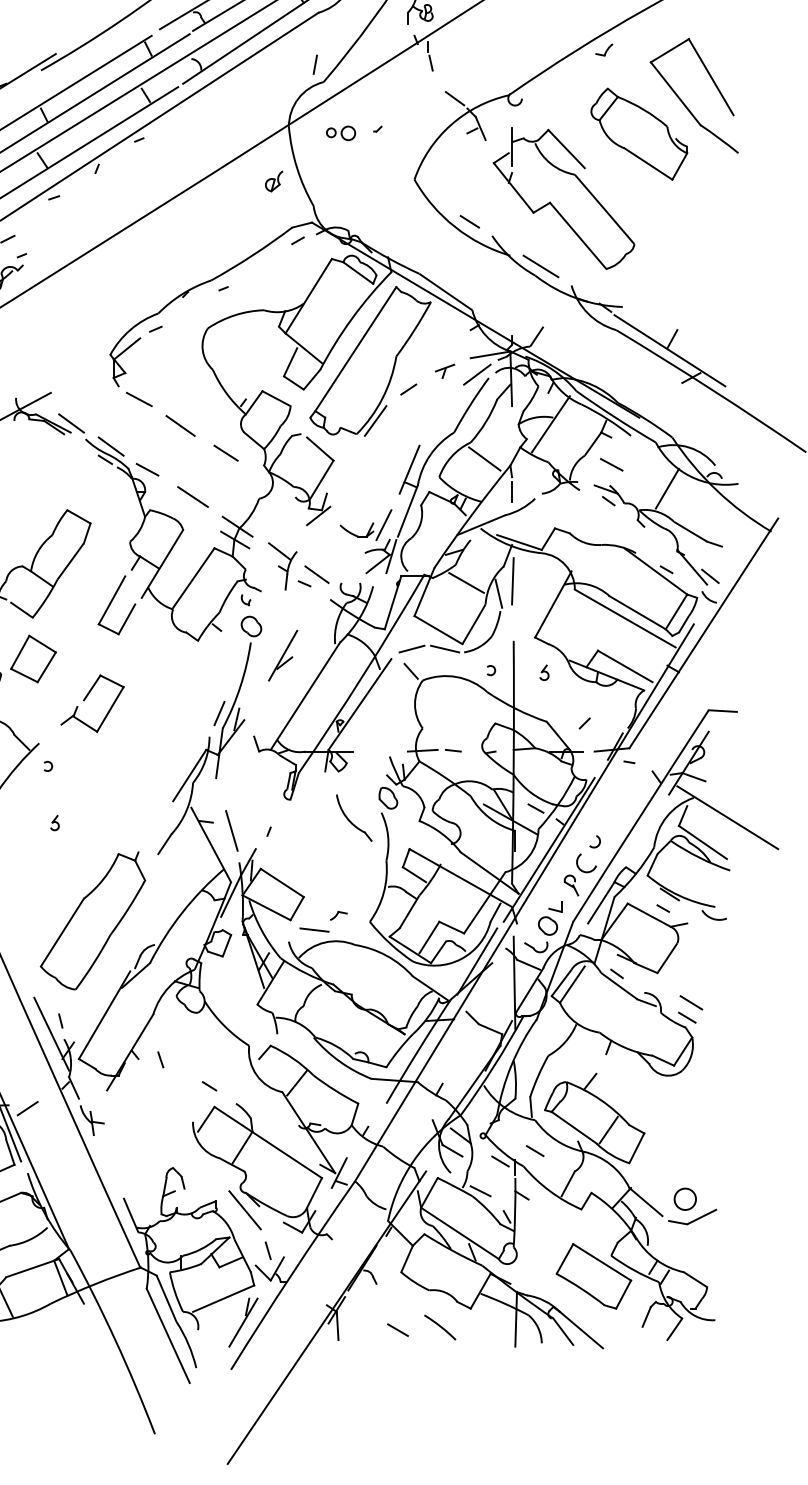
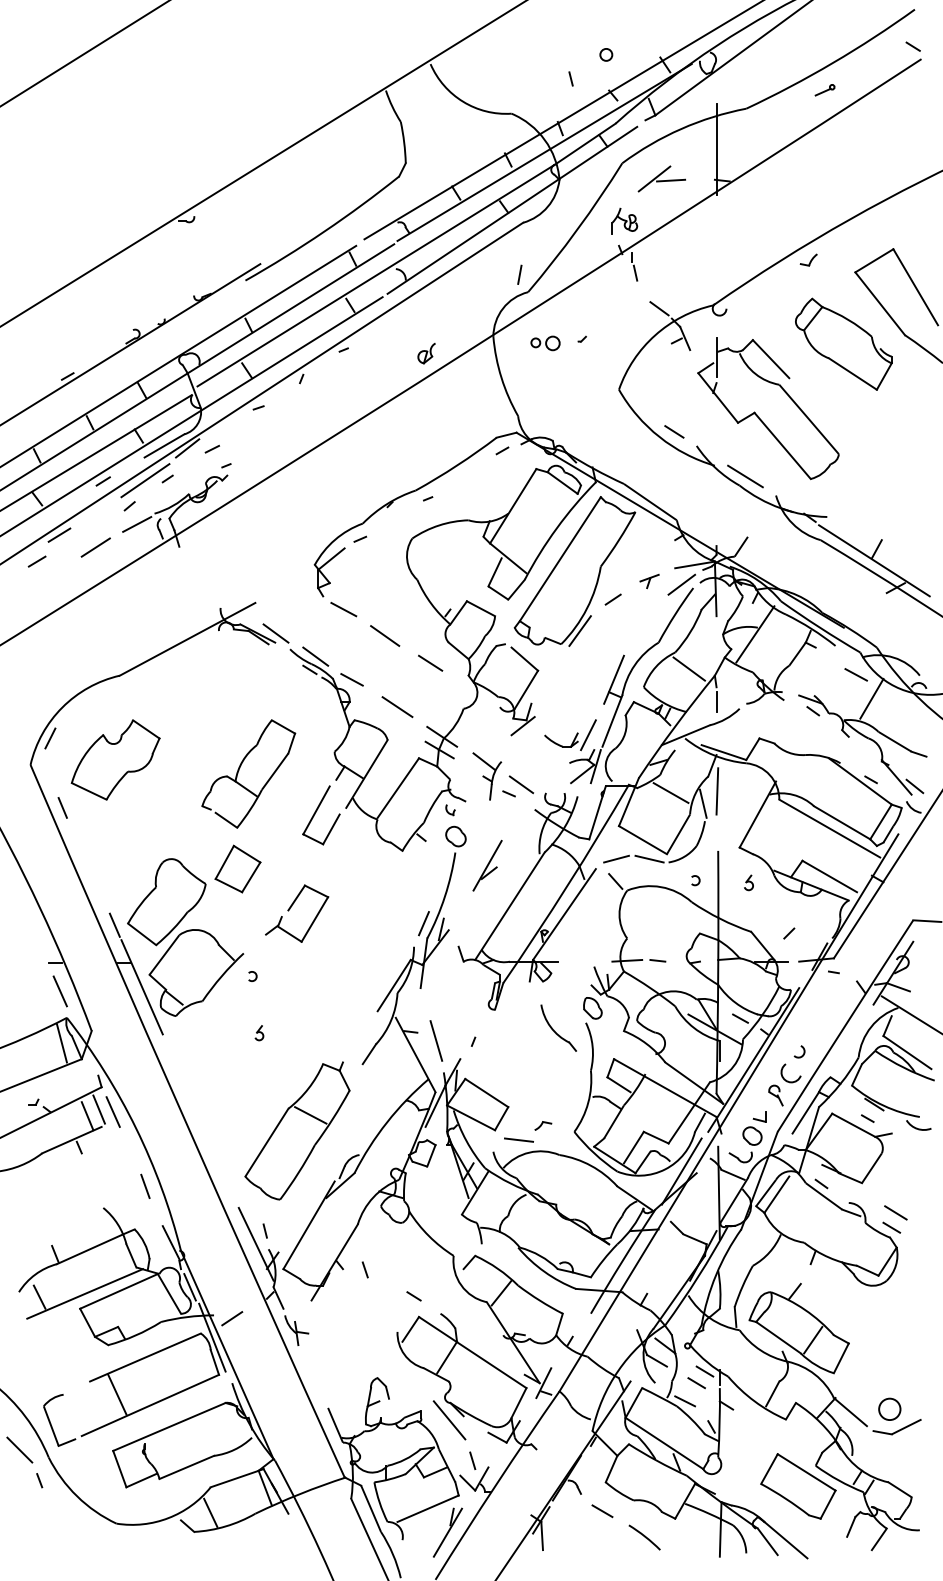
part: (274, 181) -> (426, 353), moved
line: (611, 464) -> (855, 674), moved
line: (106, 905) -> (310, 1115), added
line: (535, 1151) -> (696, 1383), moved
line: (398, 1330) -> (602, 1511), moved

